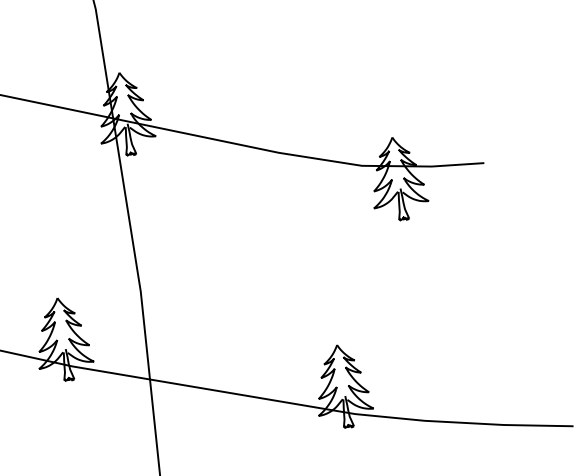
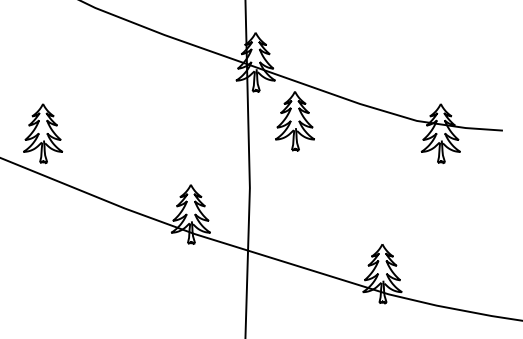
part: (190, 189) -> (294, 121), added

